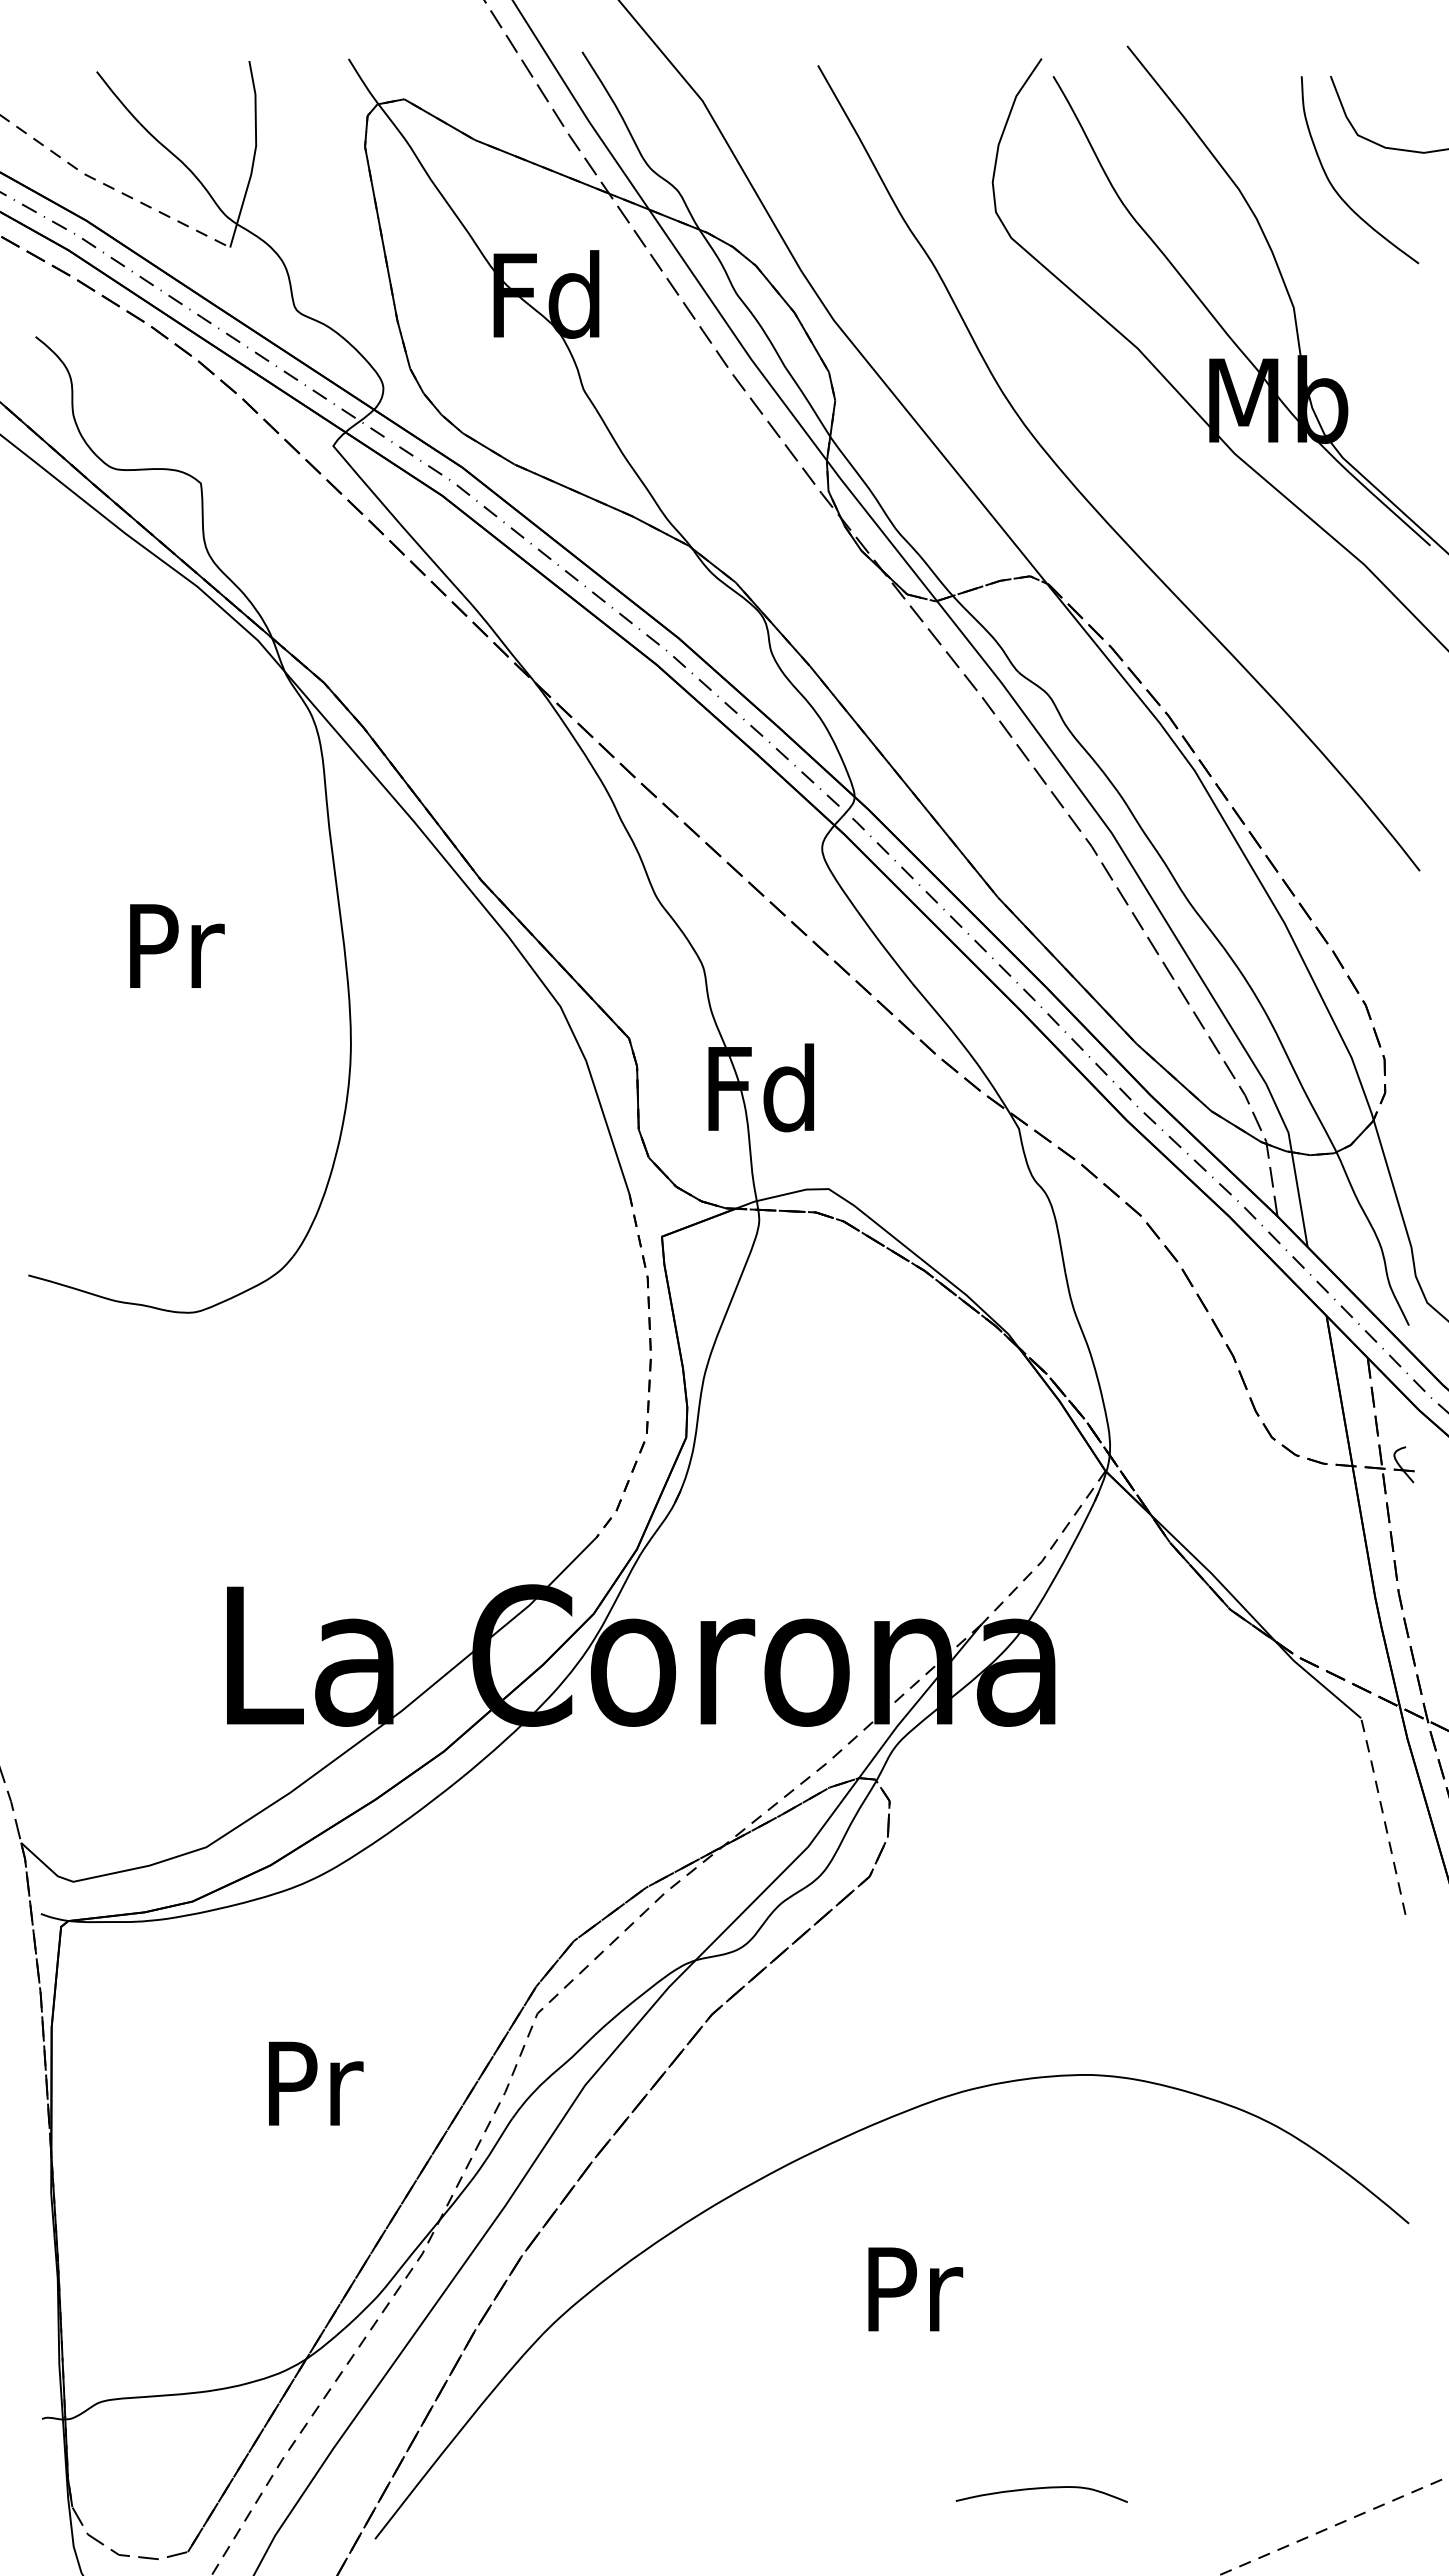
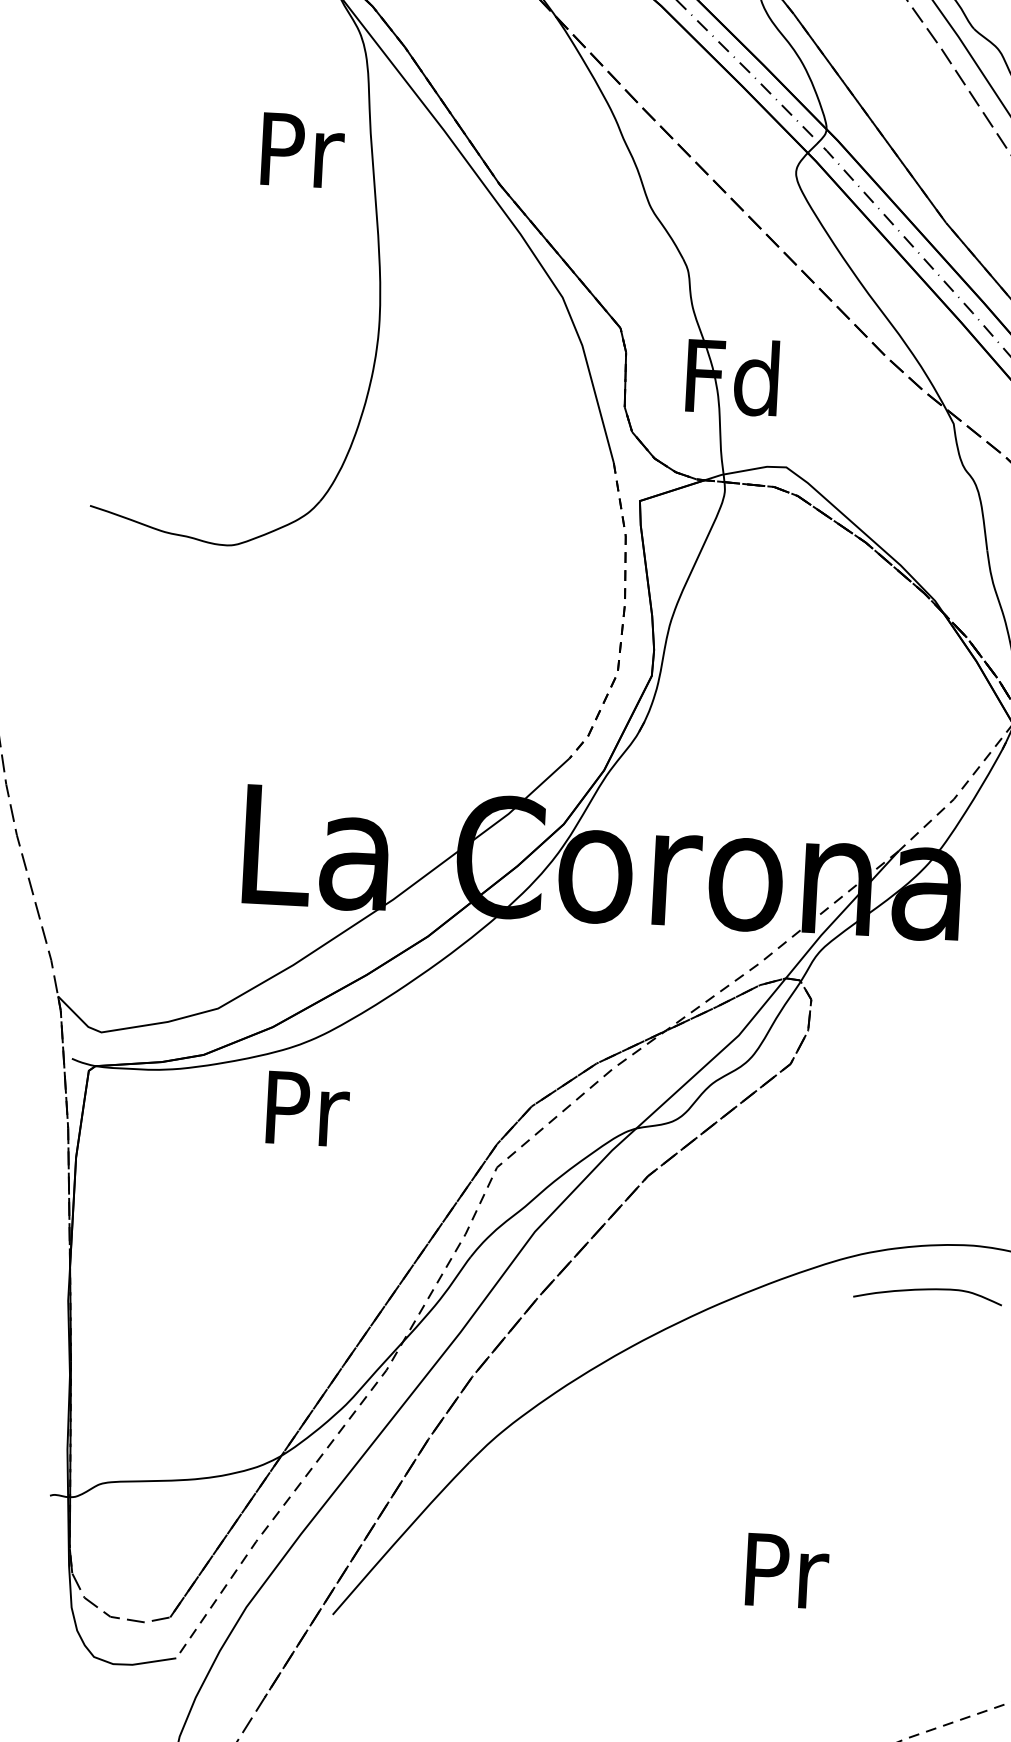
text: (177, 945) -> (303, 150), moved
text: (316, 2083) -> (308, 1108), moved
text: (915, 2289) -> (787, 1571), moved
curve: (1040, 2489) -> (926, 1290), moved

